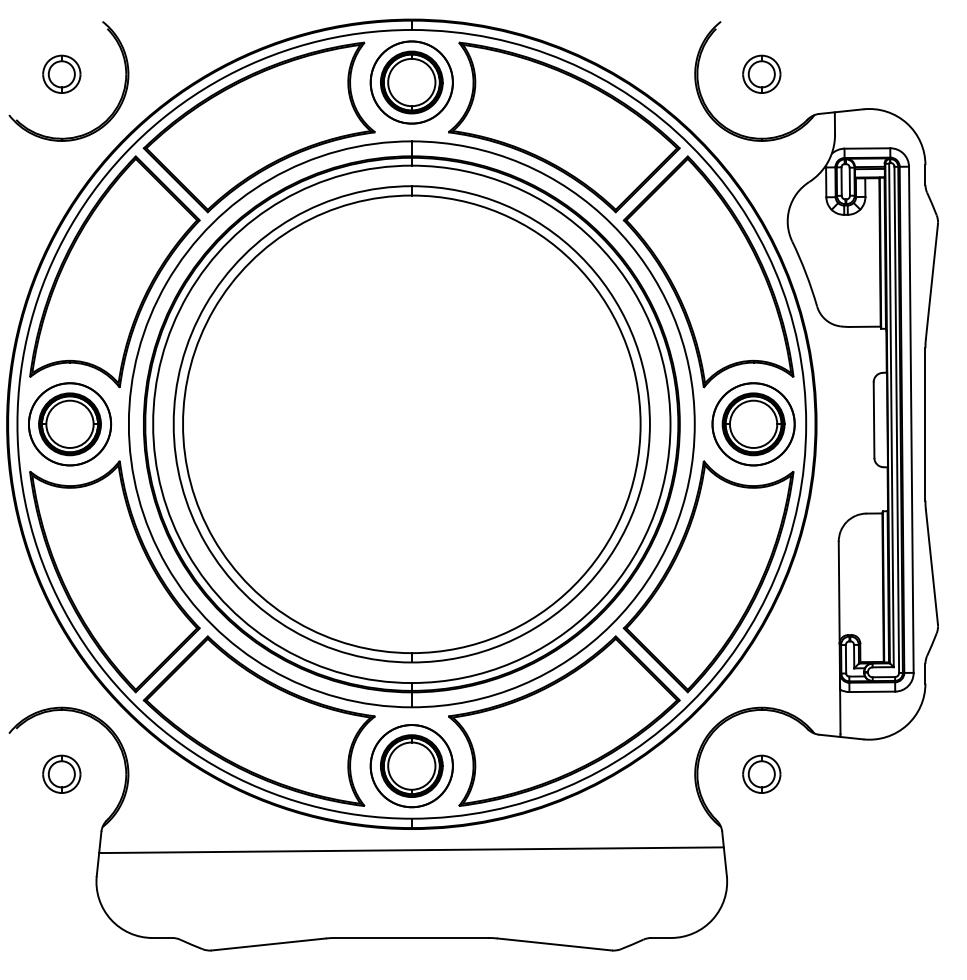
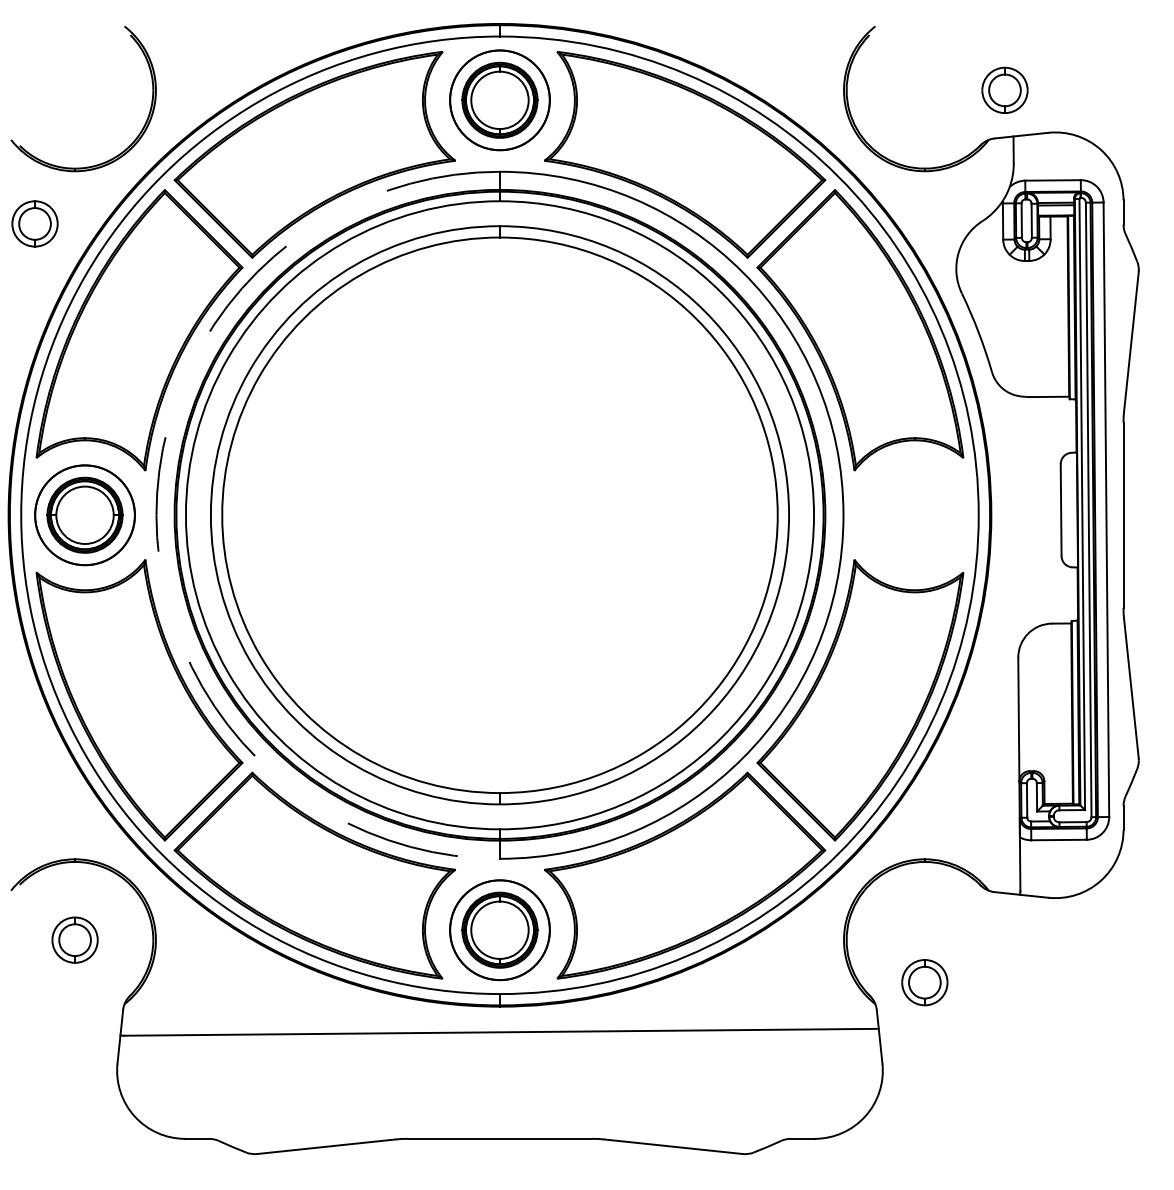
part: (61, 73) -> (34, 222), moved
part: (761, 73) -> (1004, 89), moved
arc: (128, 424) -> (156, 515), solid -> dashed
part: (753, 424) -> (914, 515), removed
part: (761, 773) -> (924, 981), moved

